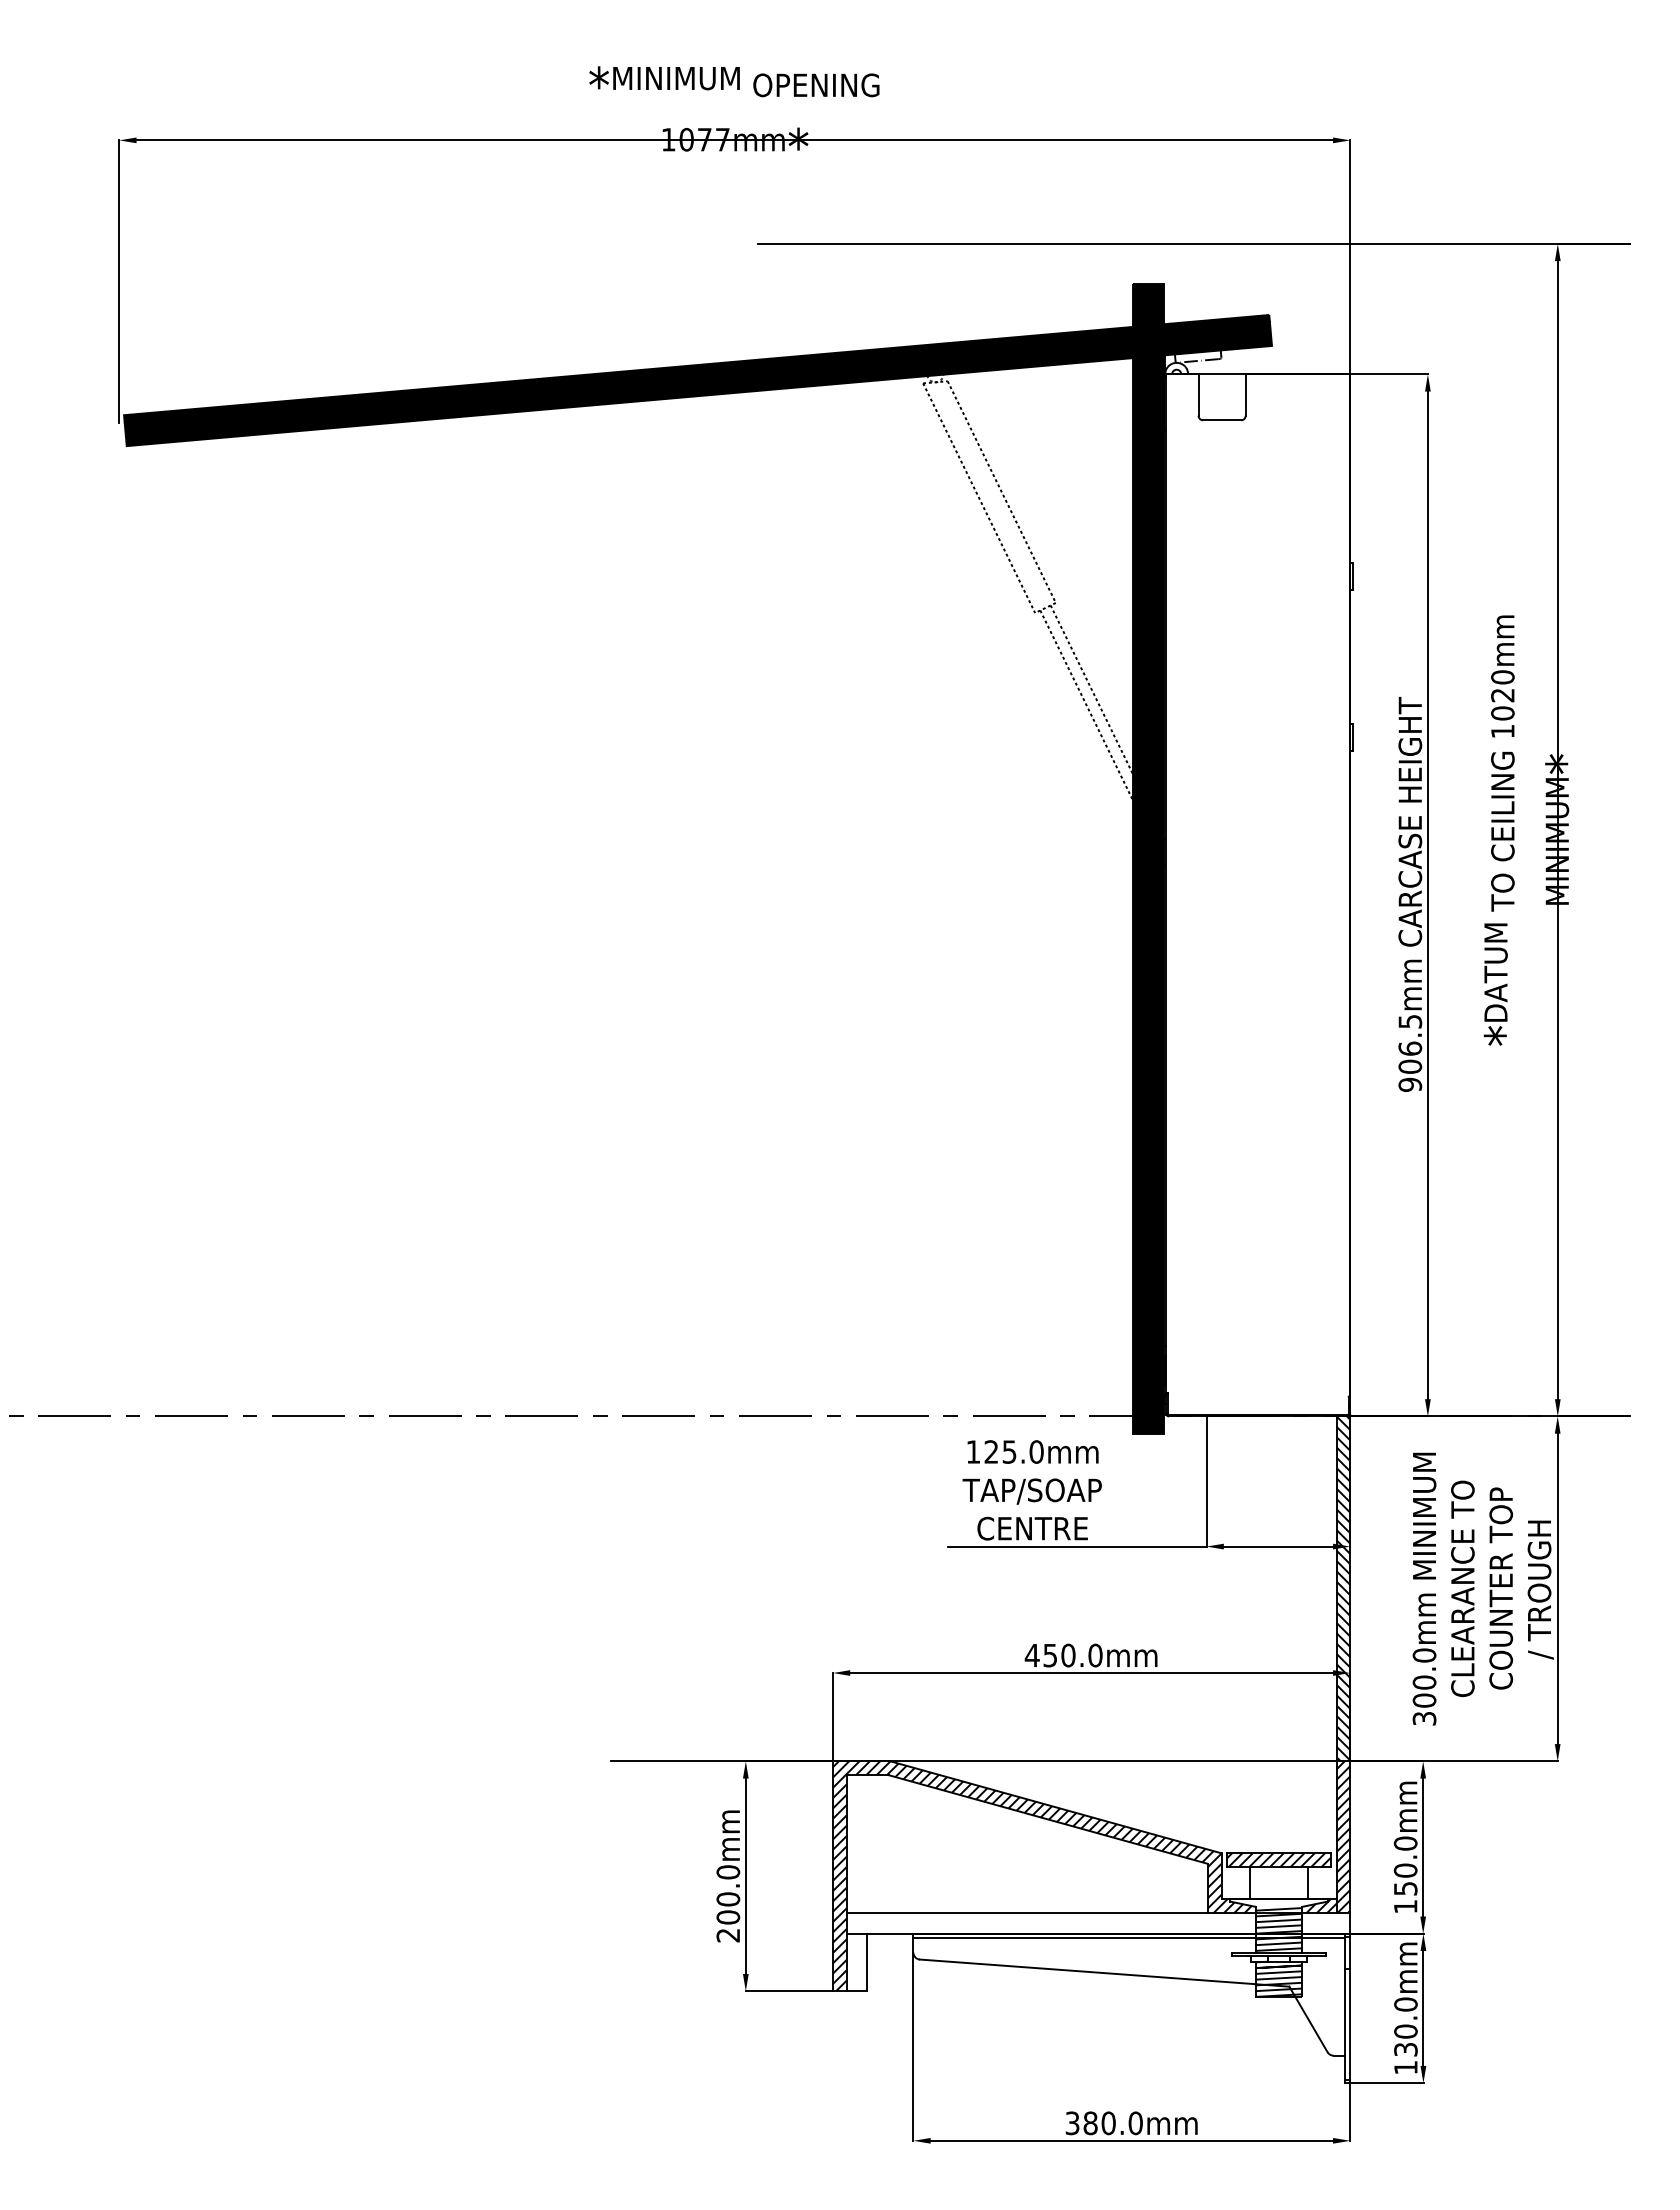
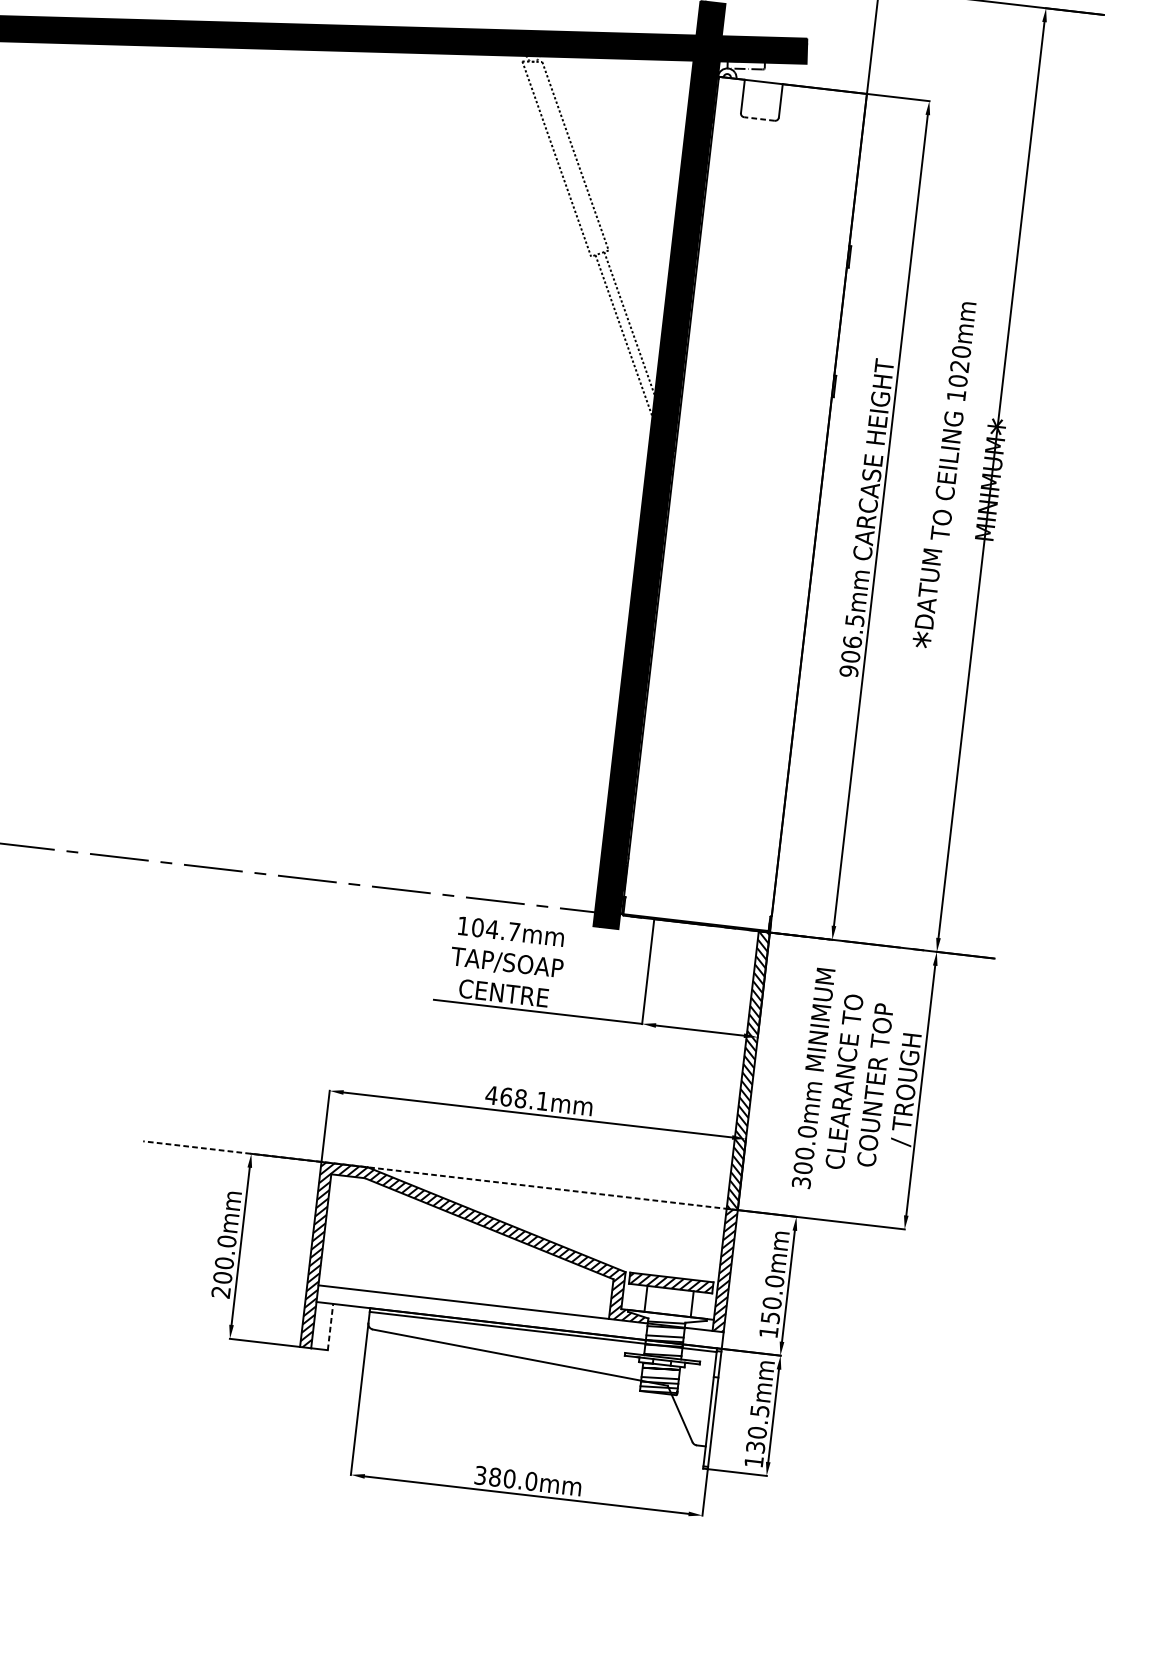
line: (1222, 420) -> (759, 119), solid -> dashed
text: (1013, 1451) -> (495, 929), 125.0mm -> 104.7mm
text: (1072, 1655) -> (524, 1099), 450.0mm -> 468.1mm
line: (980, 1761) -> (440, 1175), solid -> dashed
hatch: (1319, 1906) -> (699, 1324), removed
line: (1279, 1920) -> (666, 1331), removed
line: (1279, 1943) -> (663, 1350), removed
line: (867, 1962) -> (330, 1327), solid -> dashed
line: (1279, 1972) -> (661, 1373), removed
text: (1405, 2004) -> (759, 1410), 130.0mm -> 130.5mm

